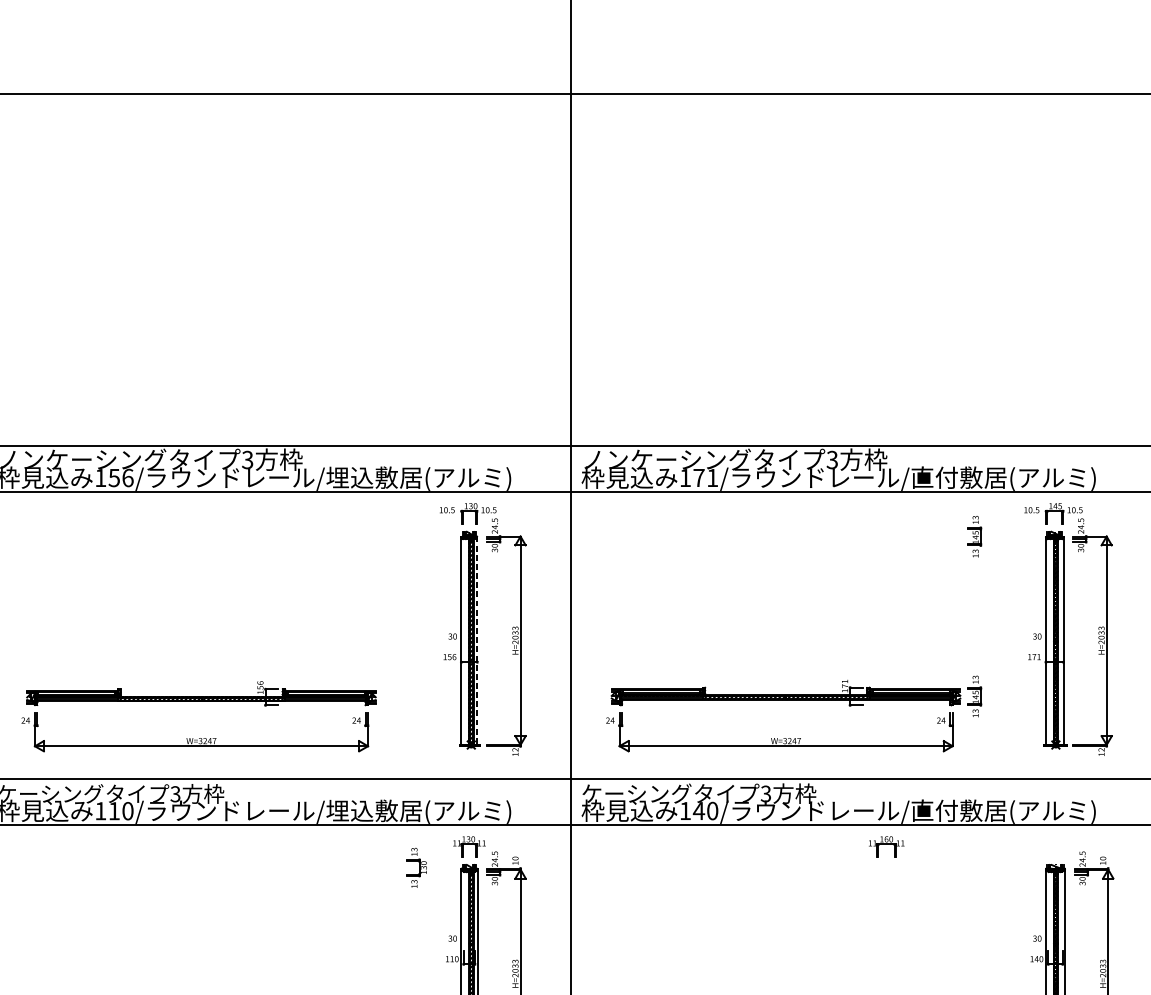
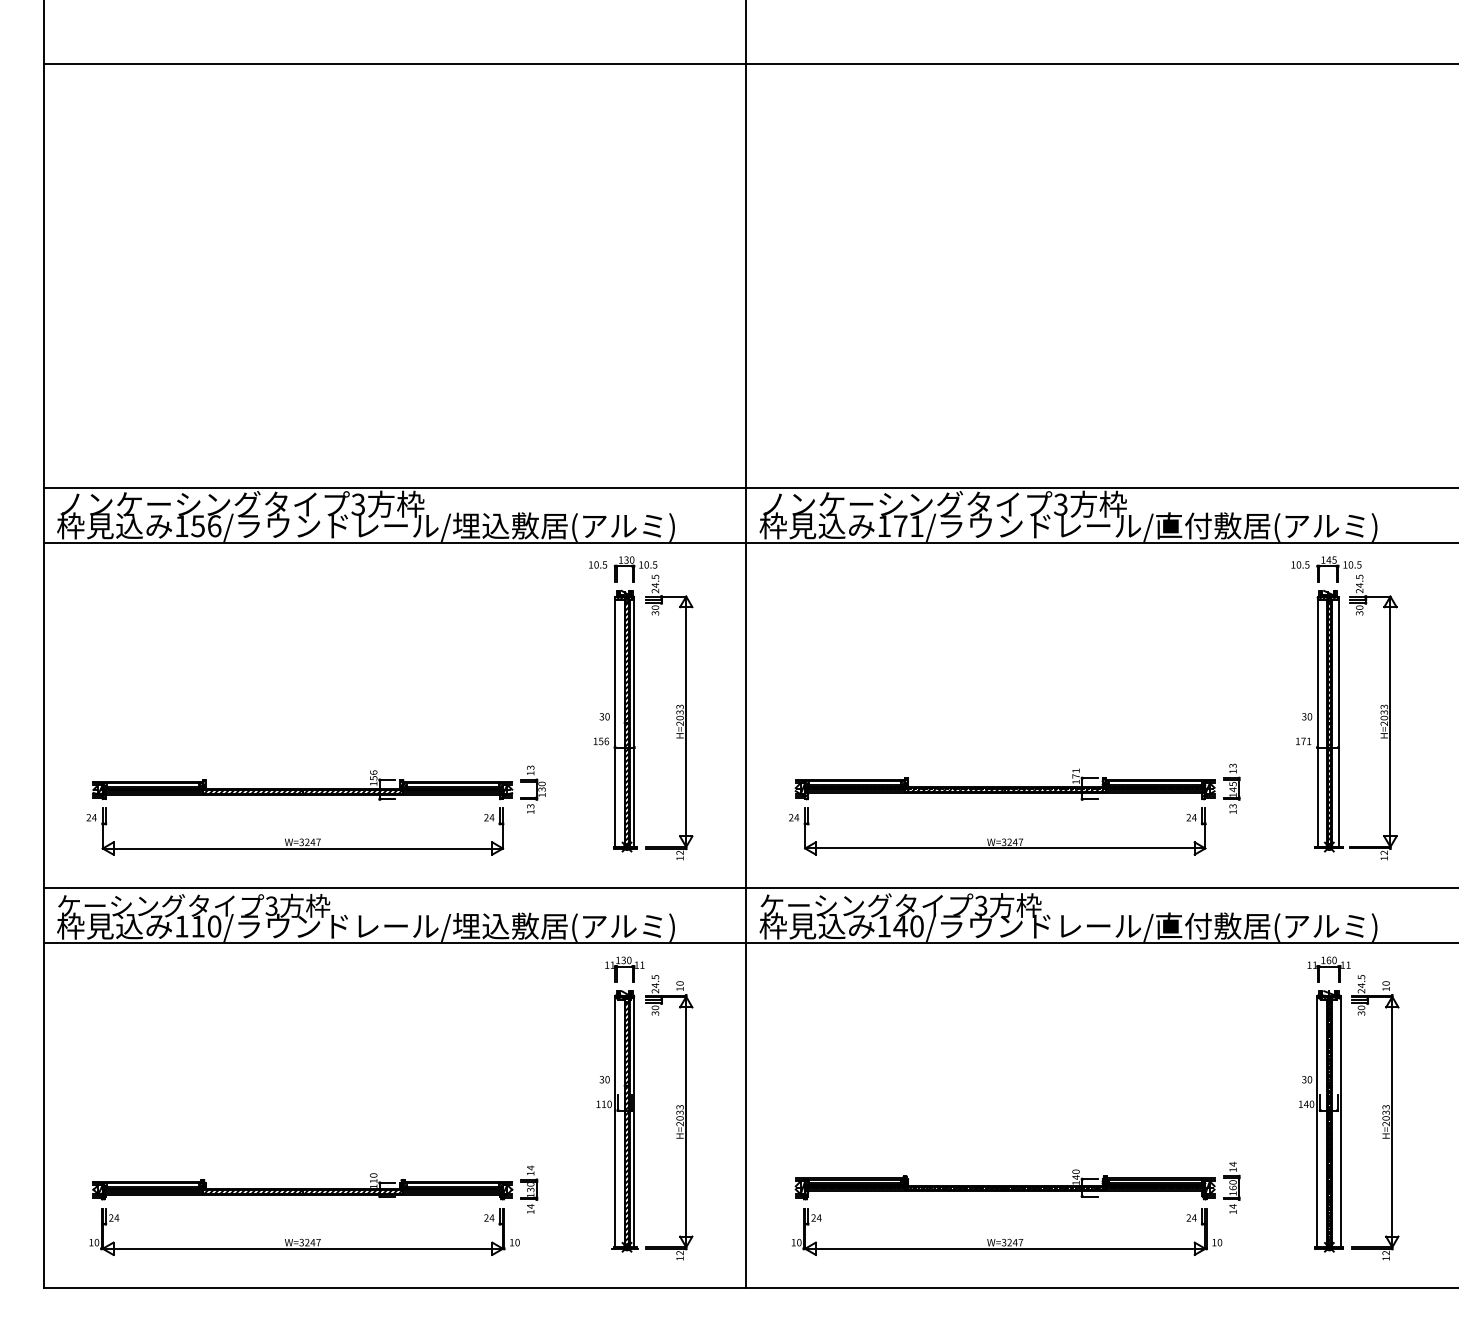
part: (974, 536) -> (1231, 596), removed
line: (477, 641) -> (634, 722), dashed -> solid
part: (886, 846) -> (1328, 969), moved
part: (415, 867) -> (532, 789), moved

